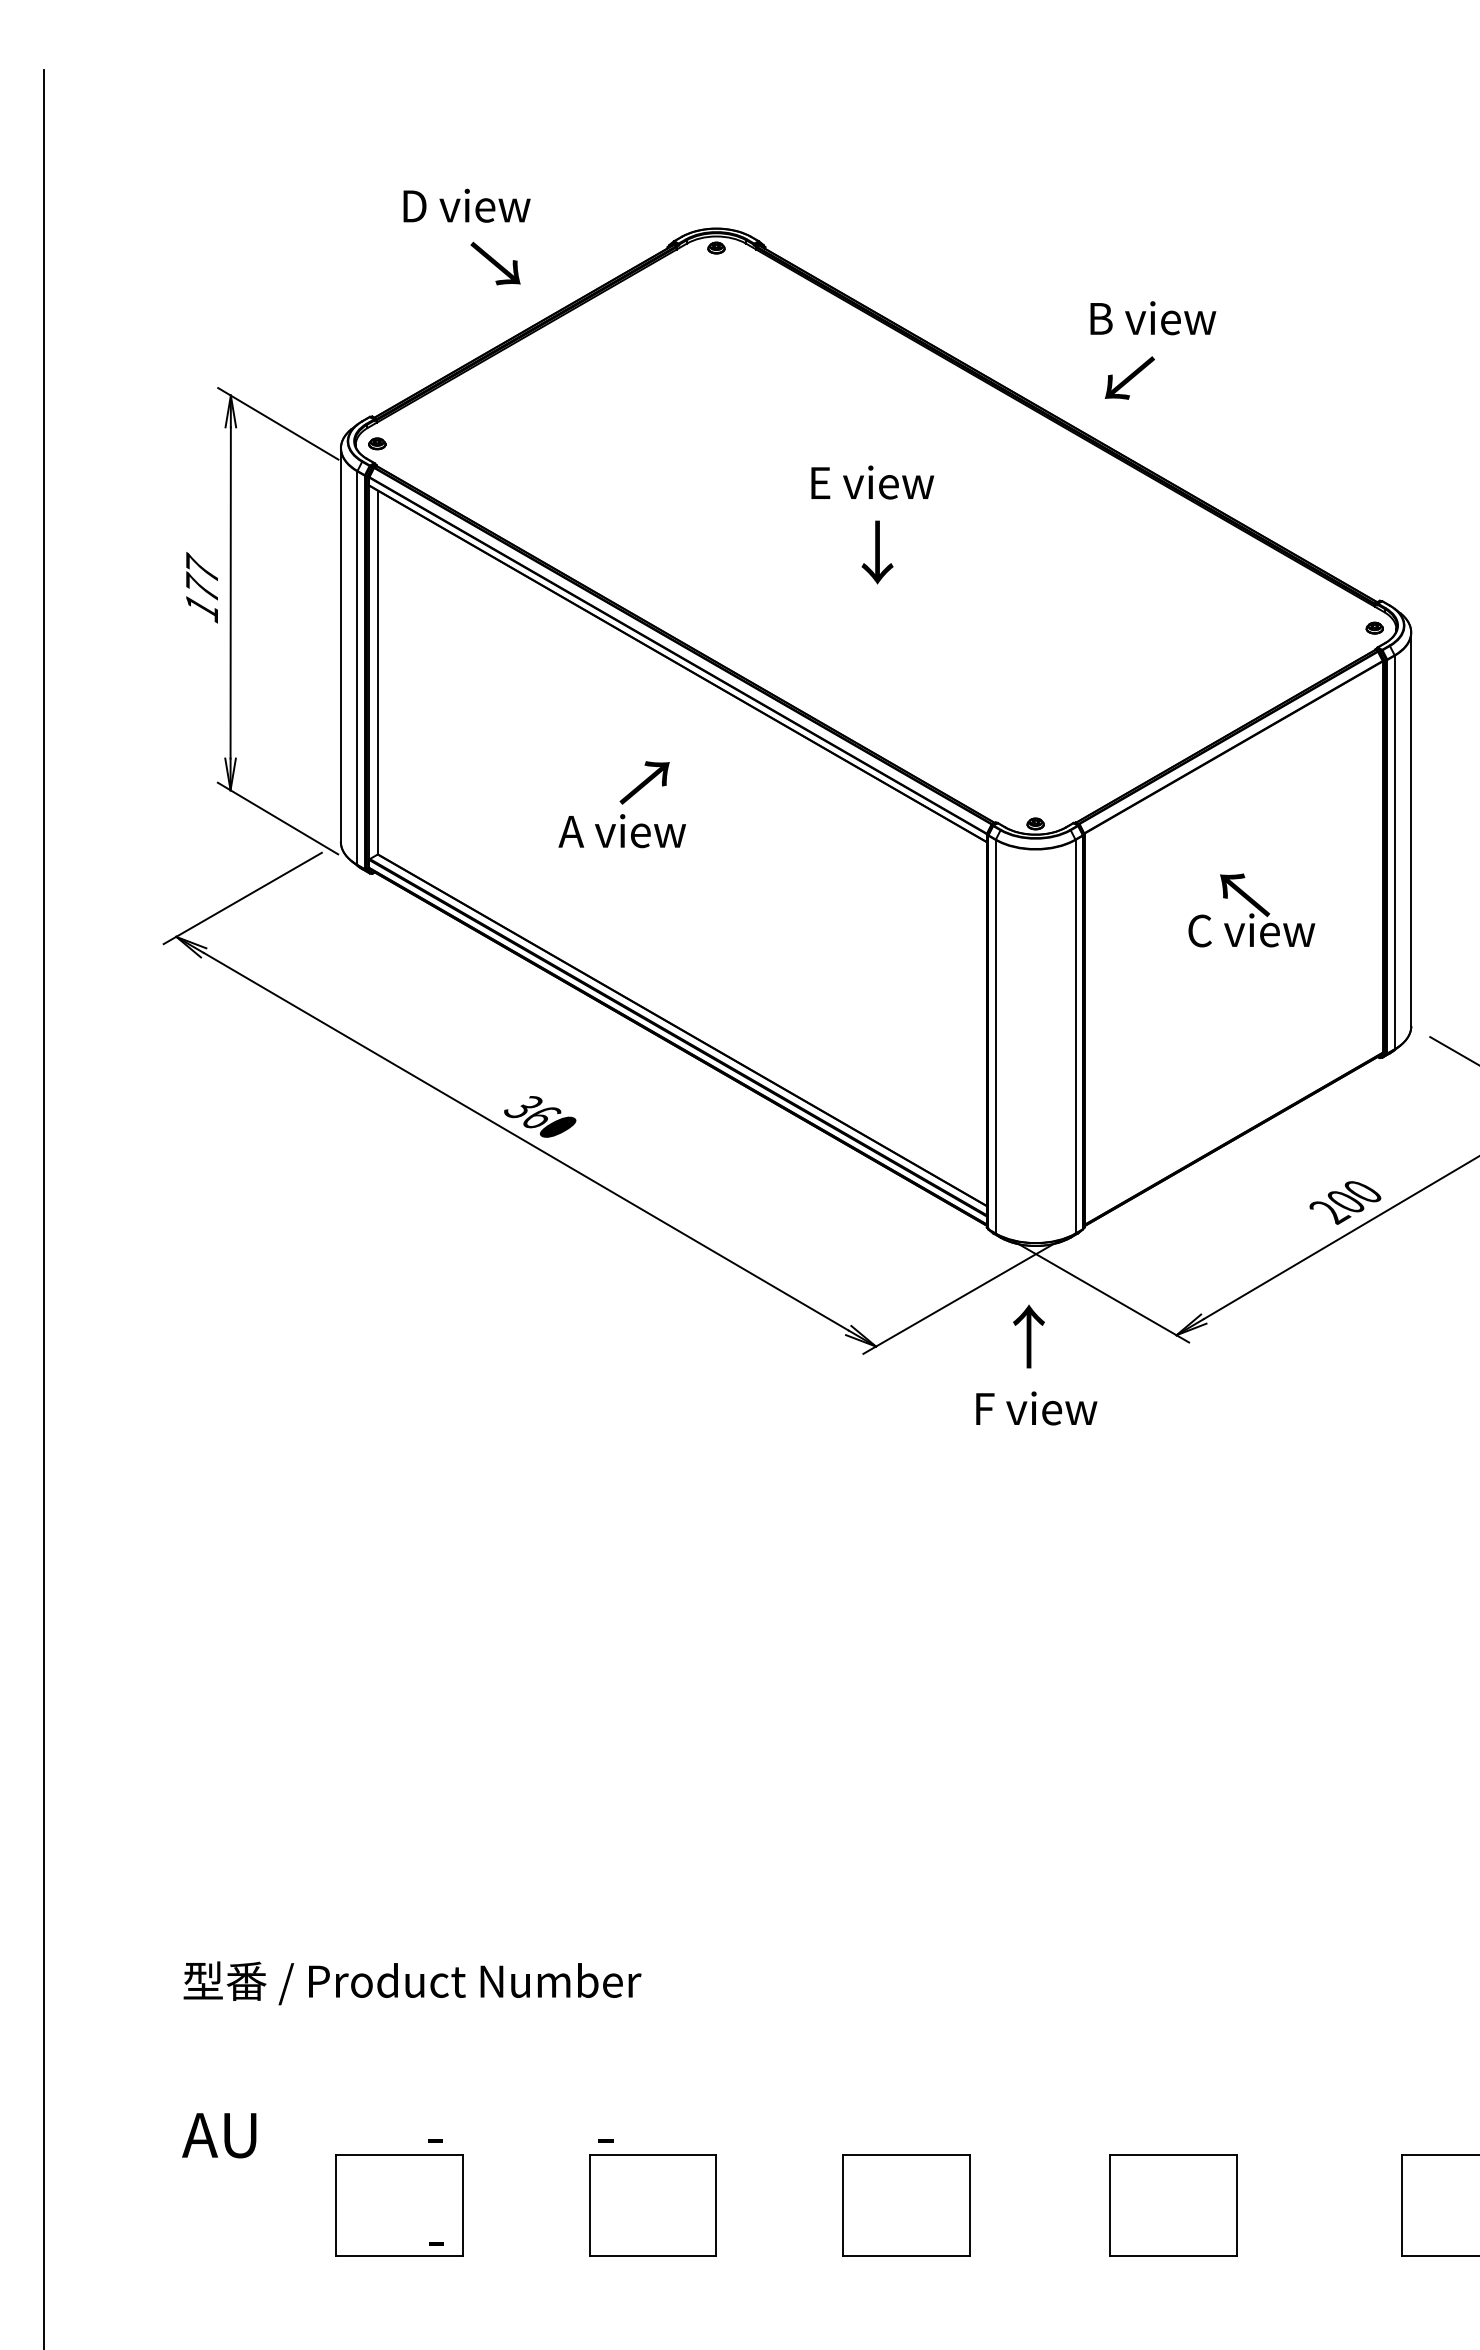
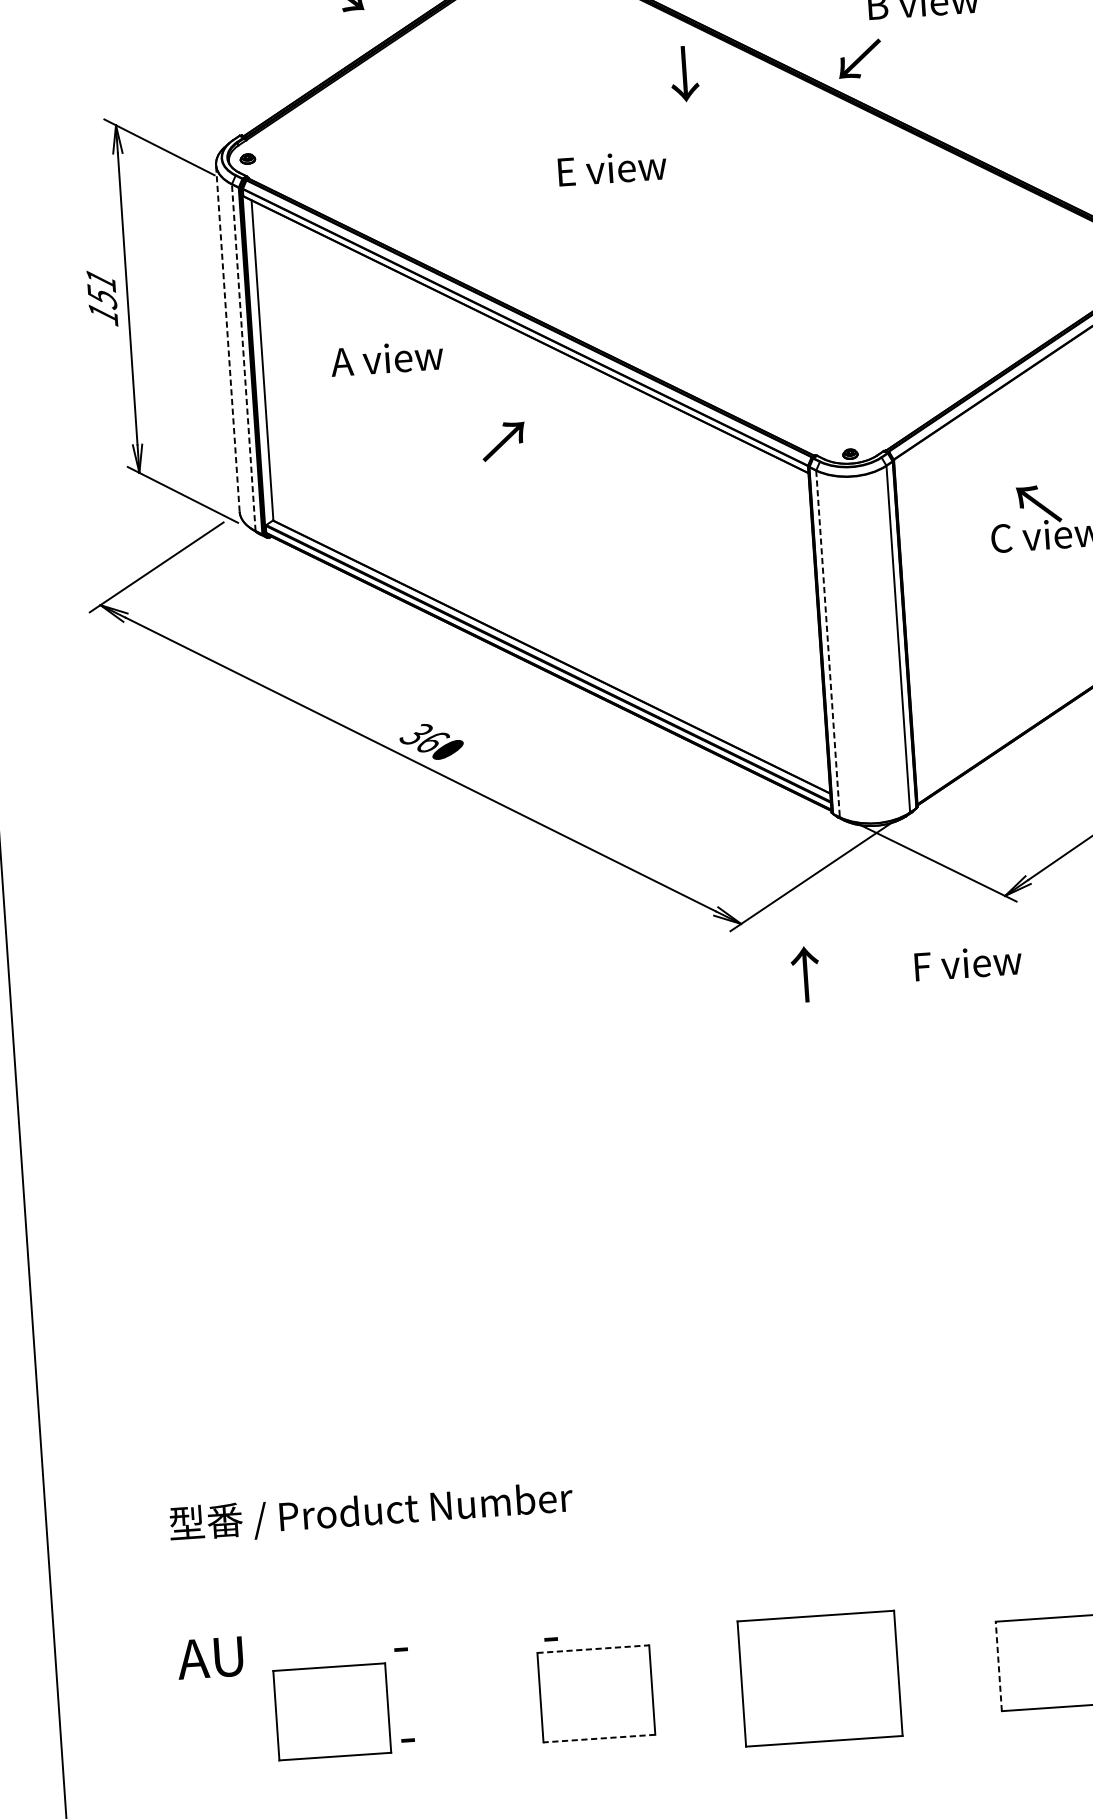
text: (1129, 377) -> (859, 58), moved
text: (872, 482) -> (612, 168), moved
text: (877, 552) -> (684, 74), moved
text: (202, 578) -> (102, 288), 177 -> 151
line: (340, 645) -> (227, 338), solid -> dashed
line: (357, 668) -> (243, 358), solid -> dashed
text: (621, 831) -> (386, 358), moved
line: (995, 1036) -> (827, 643), solid -> dashed
text: (1028, 1336) -> (805, 974), moved
text: (1036, 1408) -> (968, 963), moved
line: (653, 2154) -> (593, 1648), solid -> dashed
part: (399, 2205) -> (332, 1711), moved
part: (906, 2205) -> (819, 1678), size x1.4
line: (1110, 2205) -> (999, 1666), solid -> dashed
line: (652, 2256) -> (598, 1738), solid -> dashed

